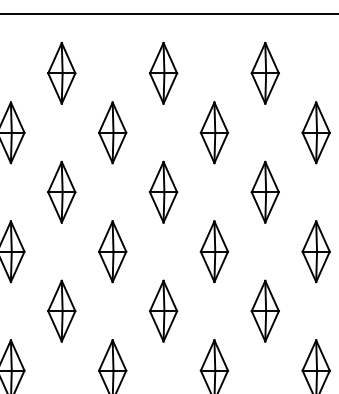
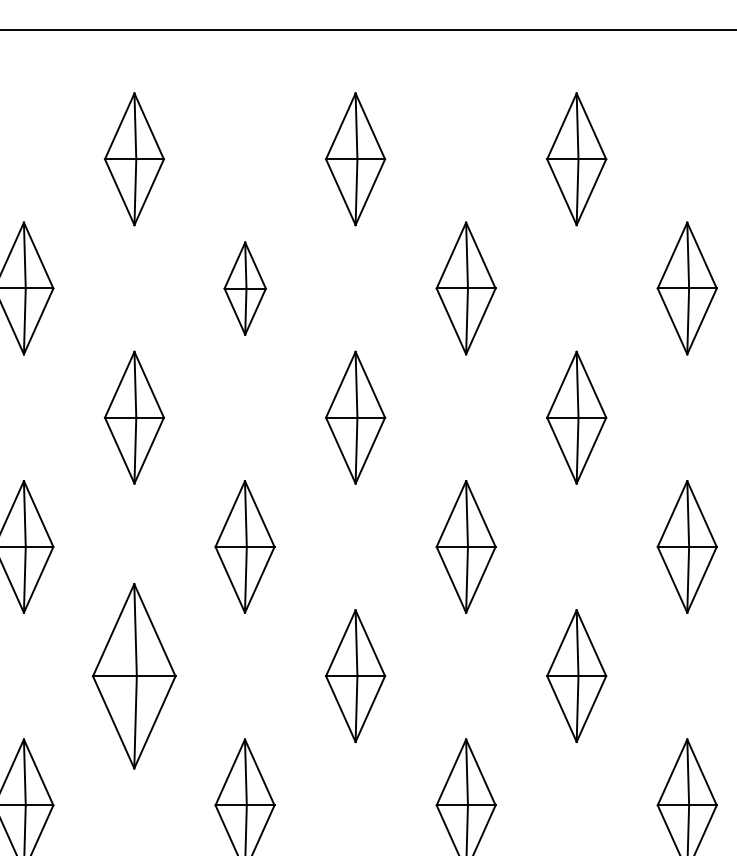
part: (112, 132) -> (244, 287), size x0.7
part: (61, 310) -> (133, 674), size x1.4

